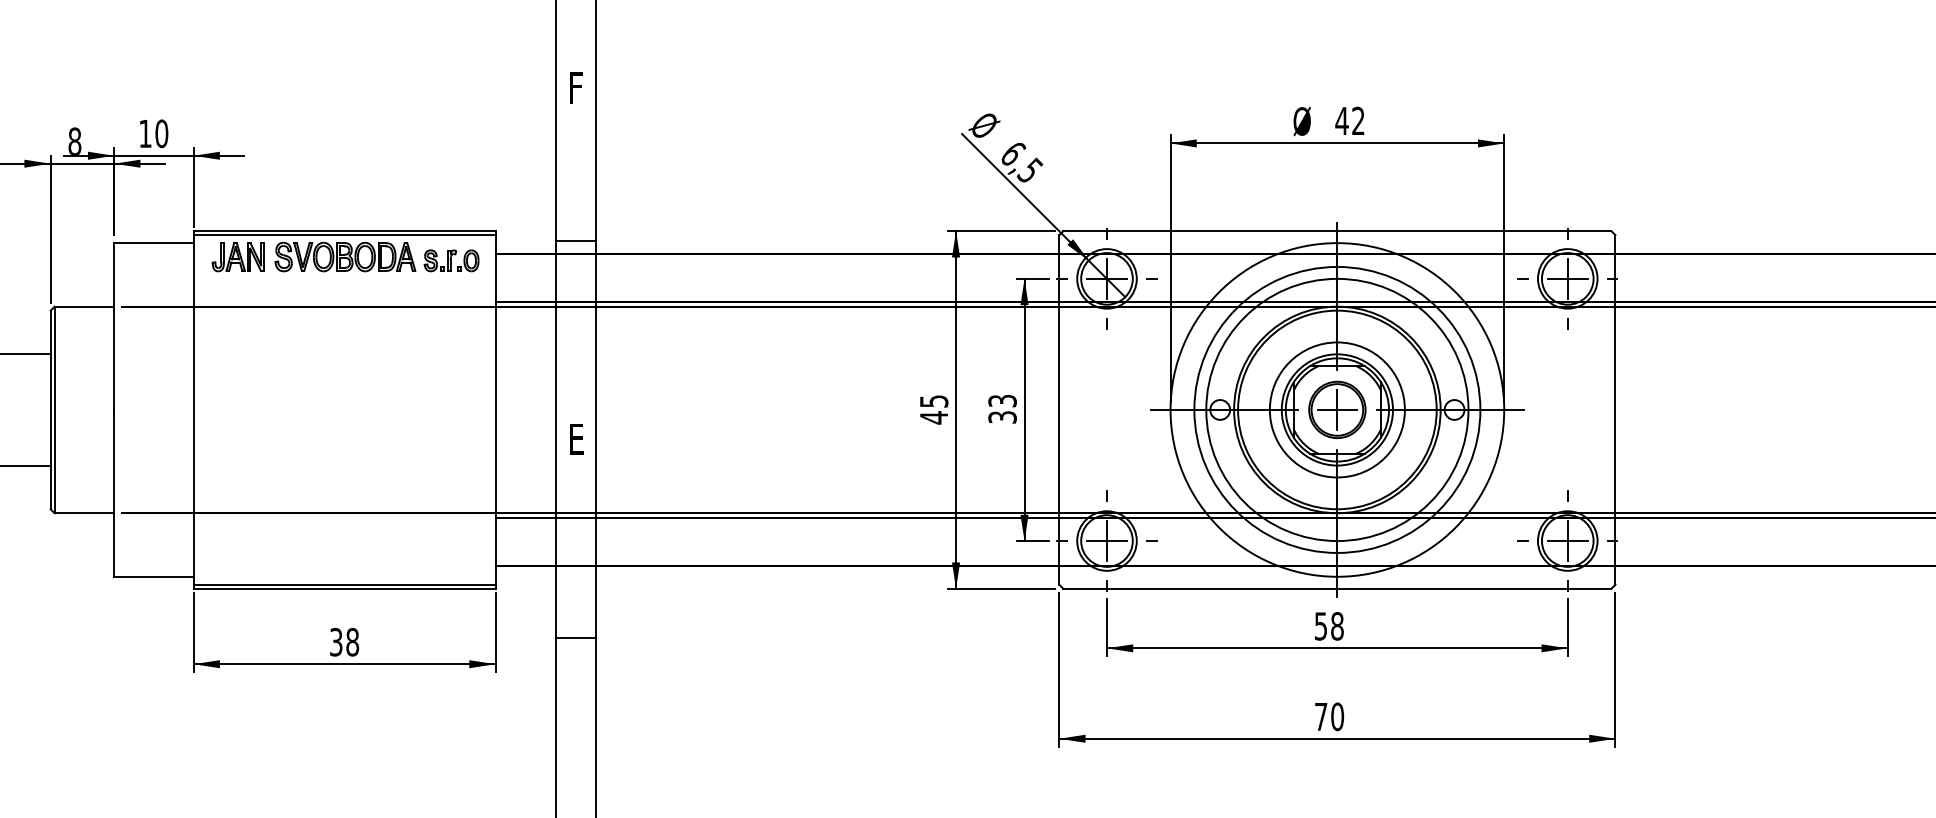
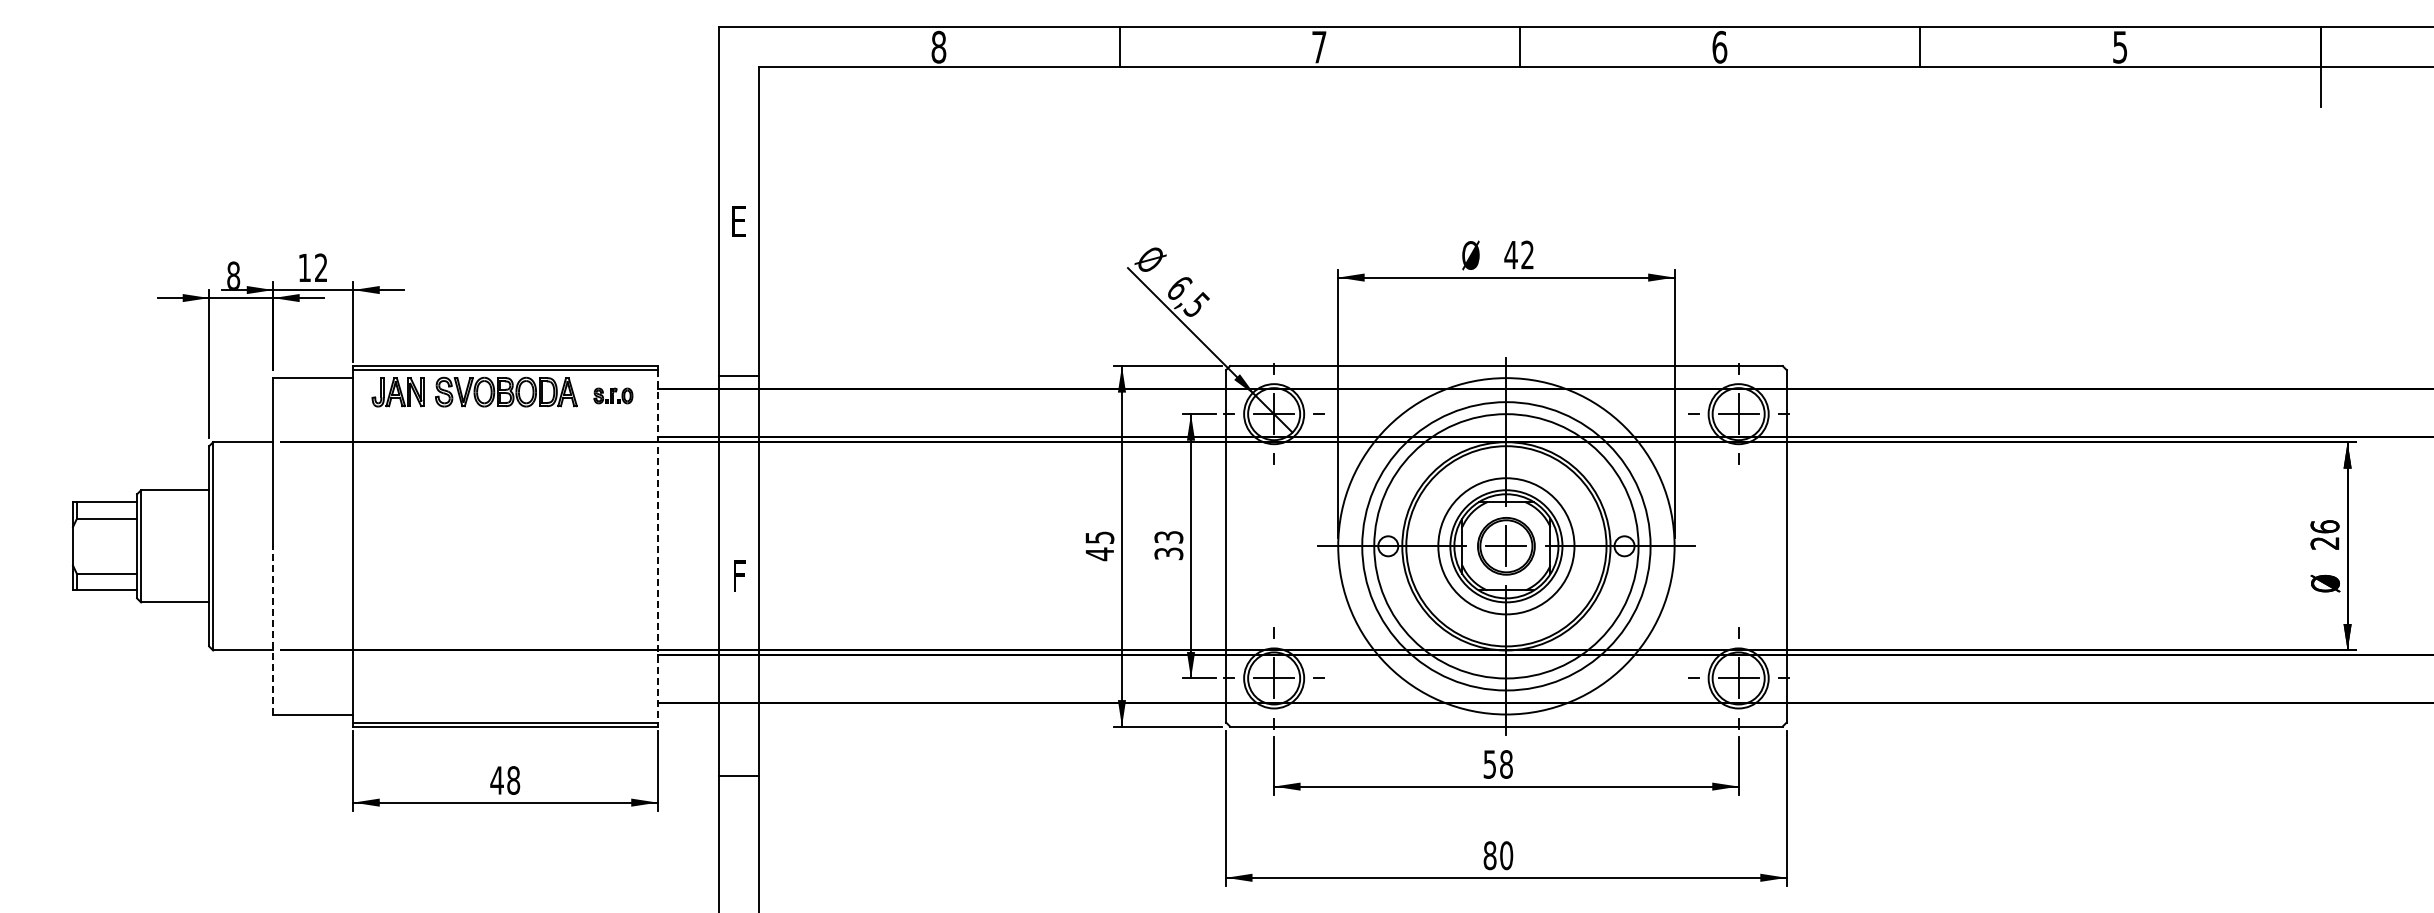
text: (575, 87) -> (738, 221), F -> E
text: (161, 133) -> (320, 267), 10 -> 12
part: (451, 260) -> (613, 395), size x0.7
line: (495, 410) -> (657, 546), solid -> dashed
text: (576, 438) -> (739, 575), E -> F
line: (114, 492) -> (273, 629), solid -> dashed
text: (335, 642) -> (496, 780), 38 -> 48
text: (1320, 716) -> (1489, 855), 70 -> 80

